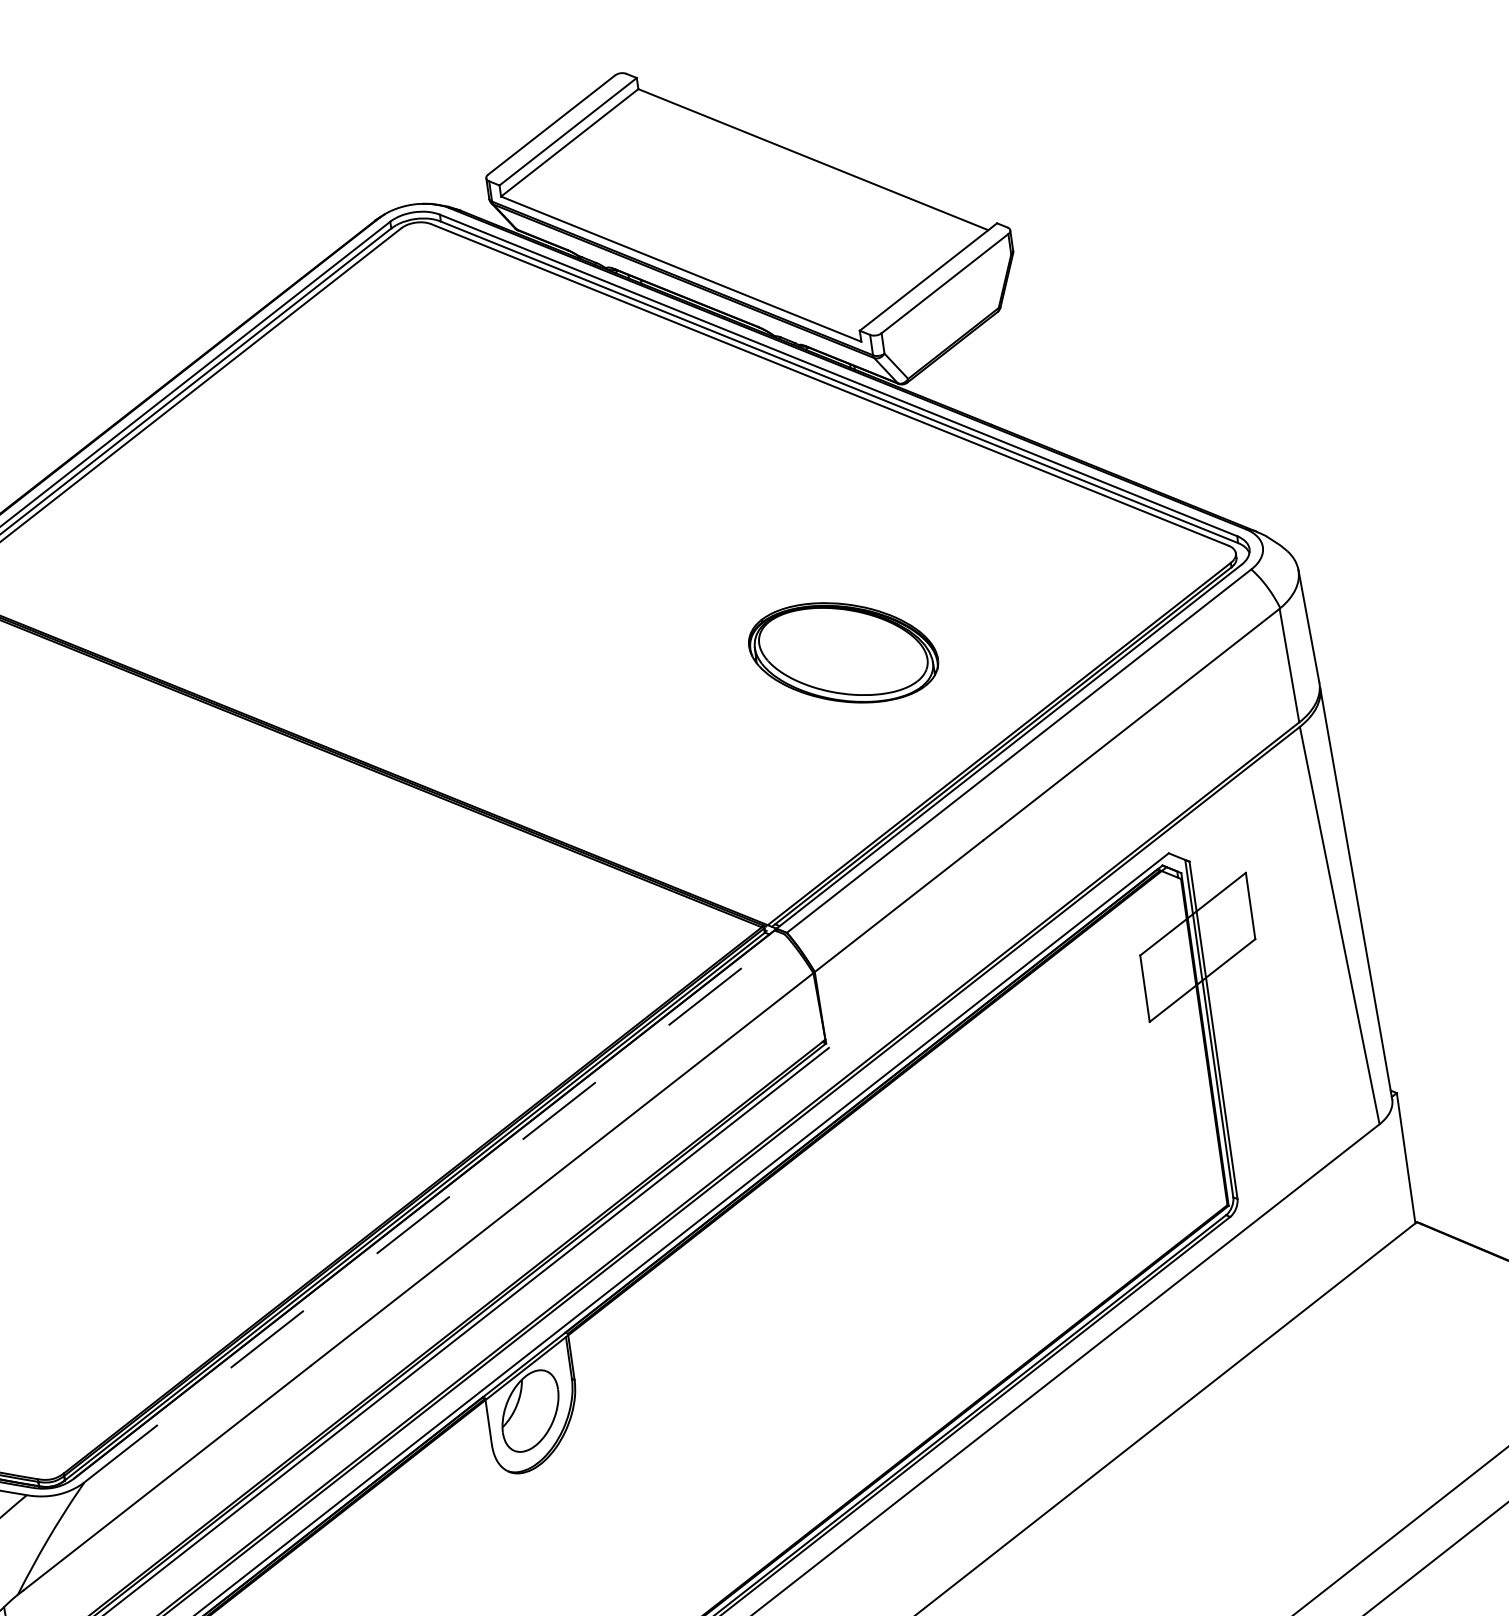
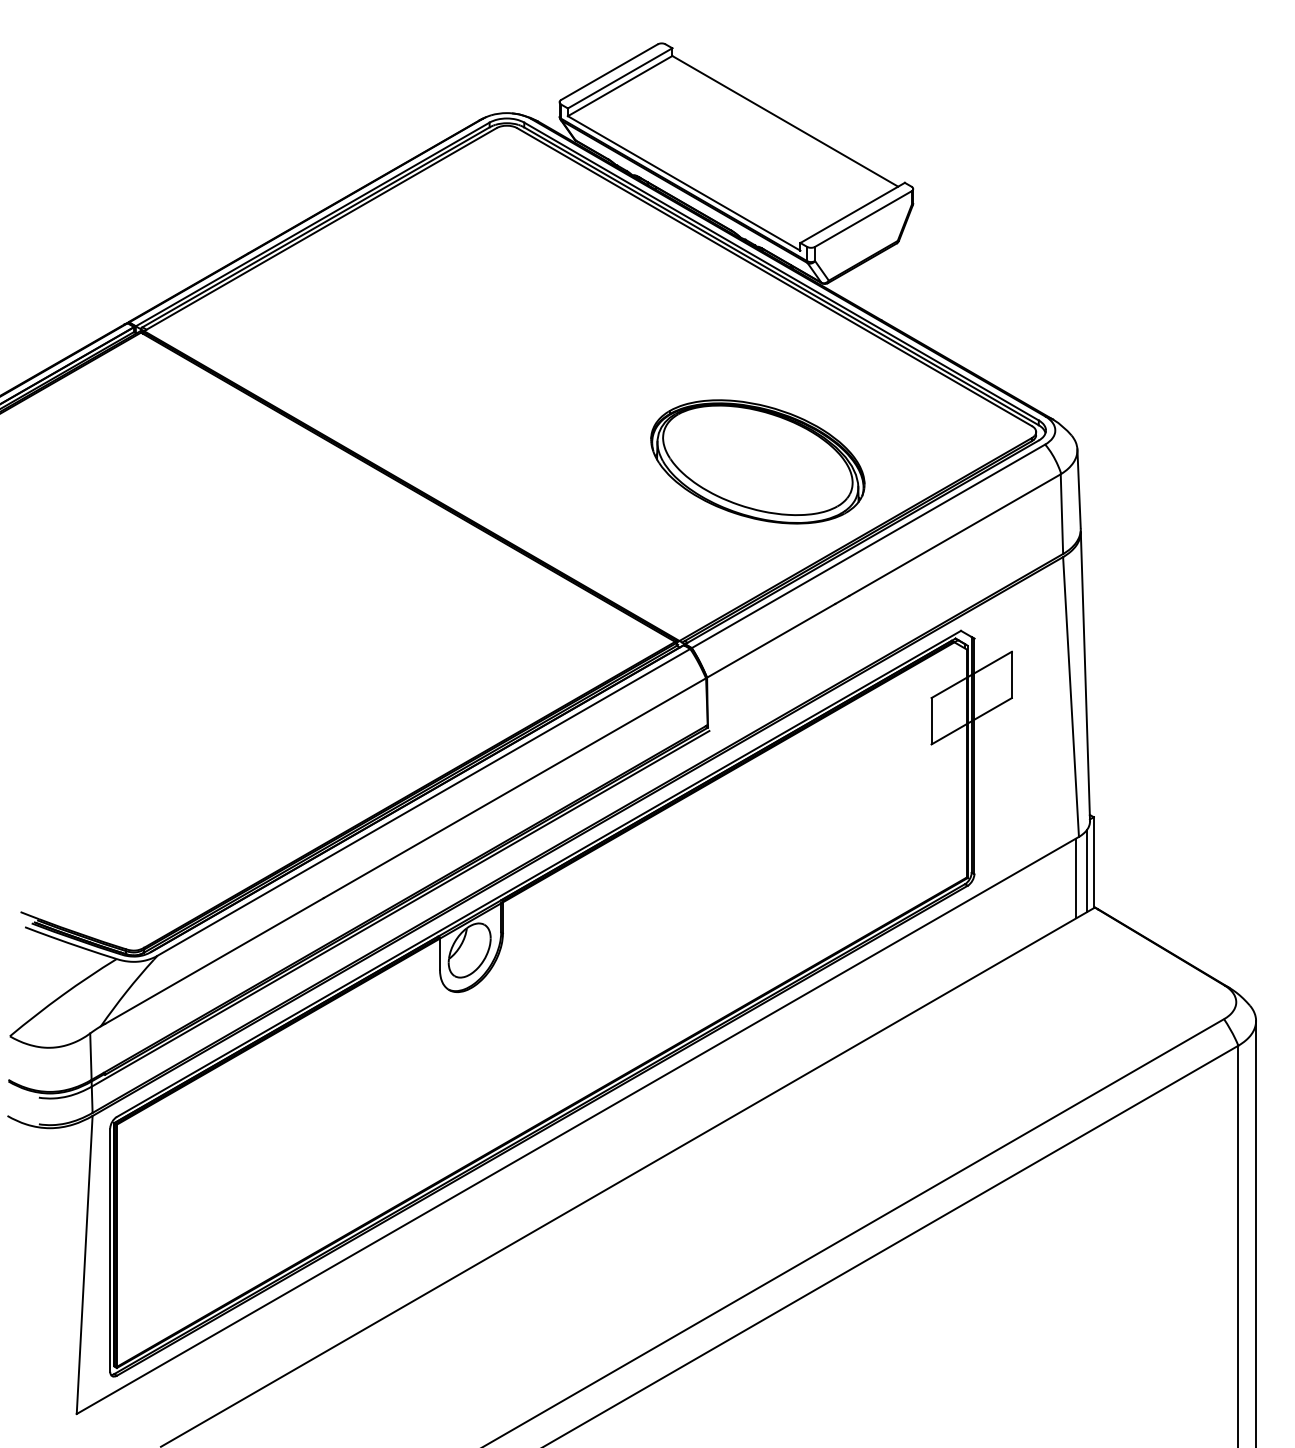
part: (842, 652) -> (757, 461), size x1.67
line: (1398, 1170) -> (1087, 870), added
line: (1384, 1184) -> (1076, 878), added
line: (435, 1208) -> (424, 802), dashed -> solid

